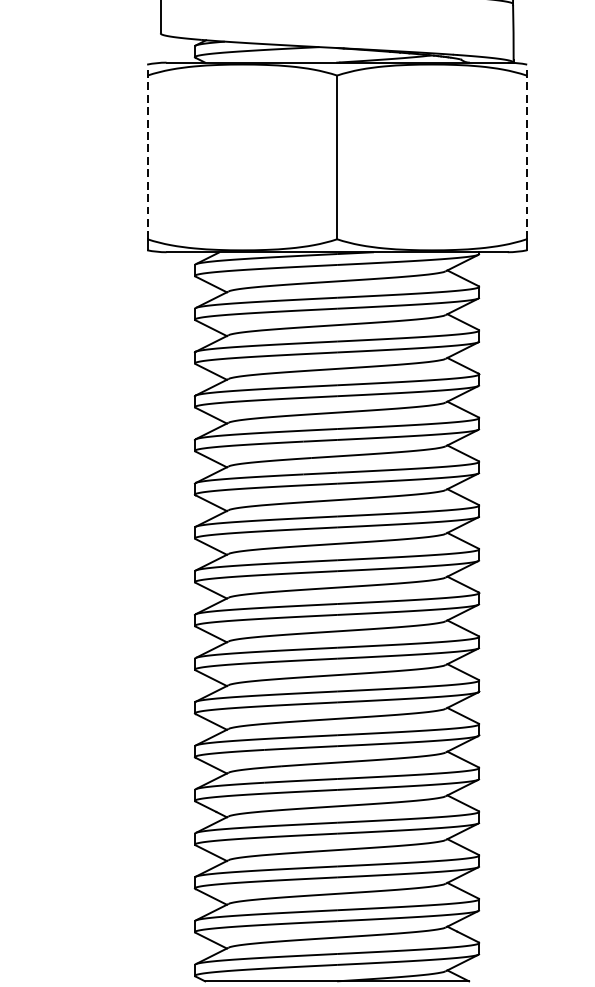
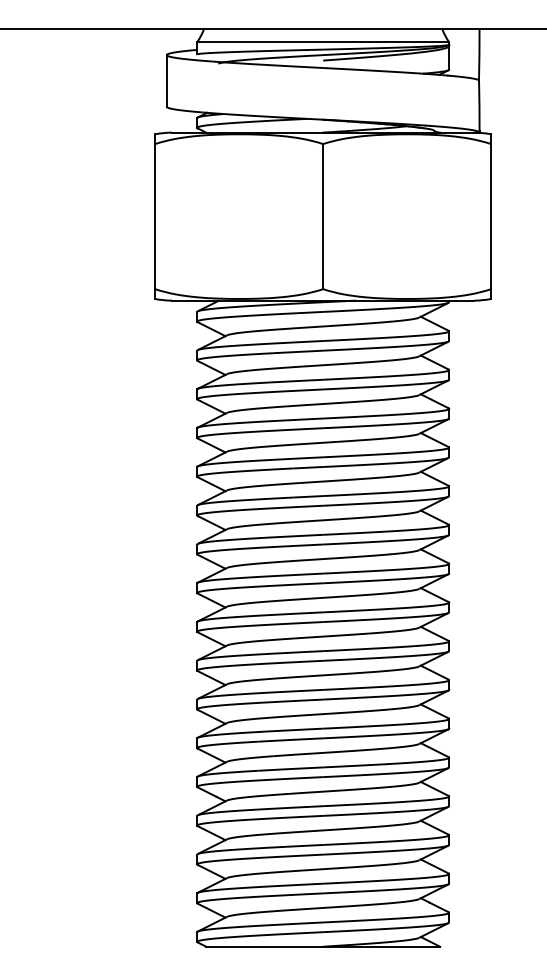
line: (147, 151) -> (155, 211), dashed -> solid
line: (527, 151) -> (491, 211), dashed -> solid

